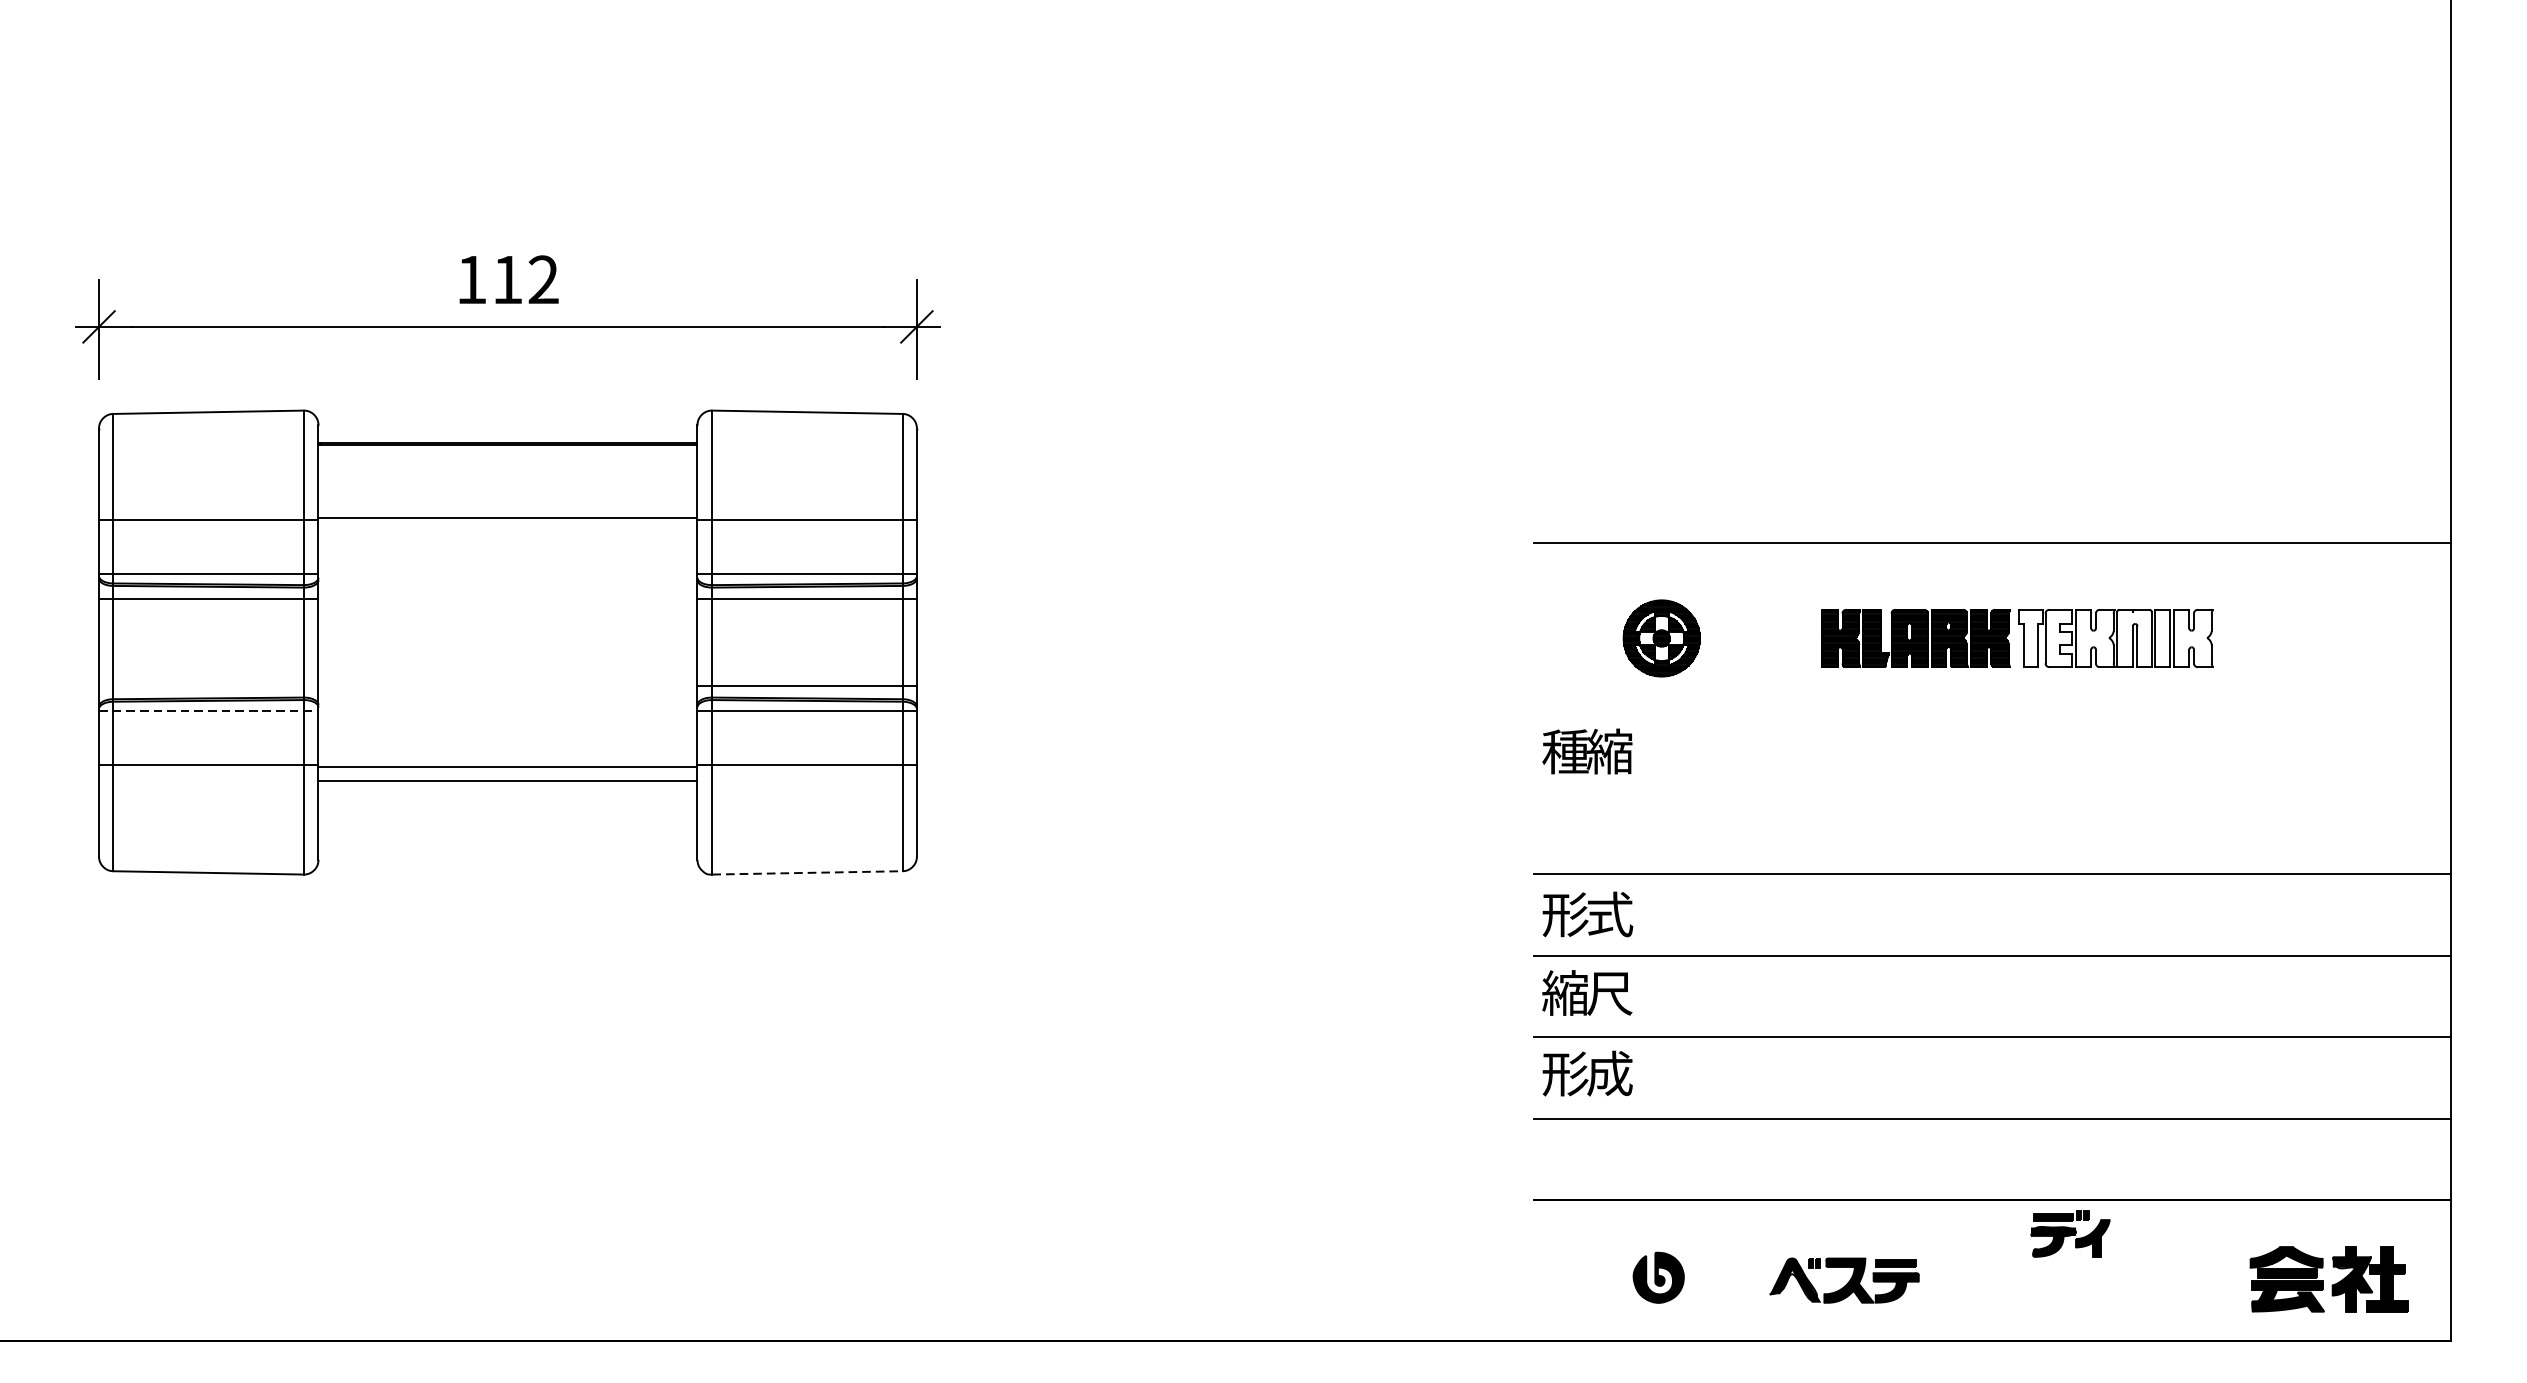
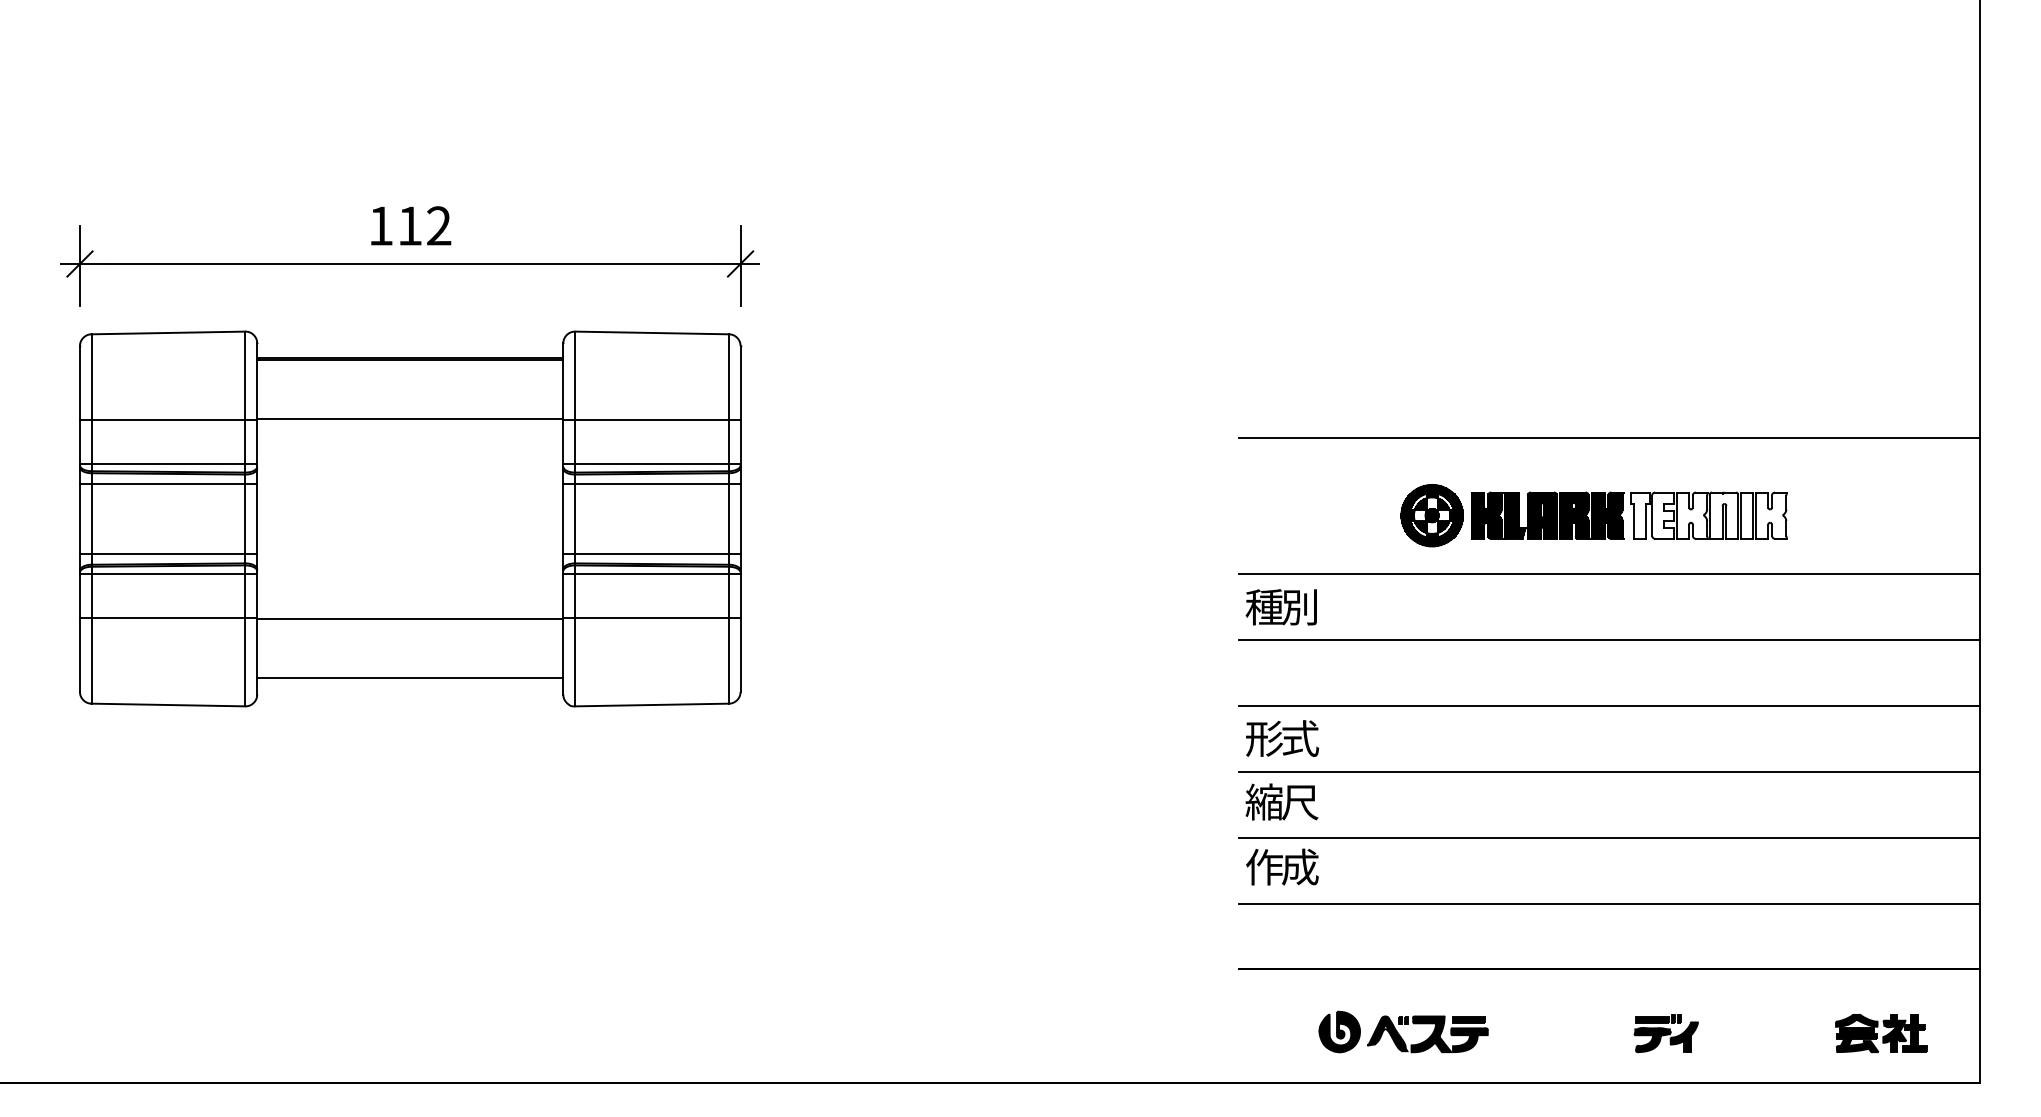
part: (1660, 638) -> (1431, 515), moved
line: (208, 686) -> (168, 554), added
line: (208, 711) -> (168, 574), dashed -> solid
line: (1992, 711) -> (1609, 574), added
text: (1608, 750) -> (1299, 606), 縮 -> 別
line: (508, 780) -> (410, 678), moved
line: (1992, 791) -> (1609, 639), added
line: (807, 873) -> (652, 705), dashed -> solid
text: (1565, 1074) -> (1264, 867), 形 -> 作
part: (2069, 1233) -> (1665, 1033), moved
part: (2329, 1279) -> (1881, 1033), size x0.71
part: (1844, 1280) -> (1427, 1034), moved

